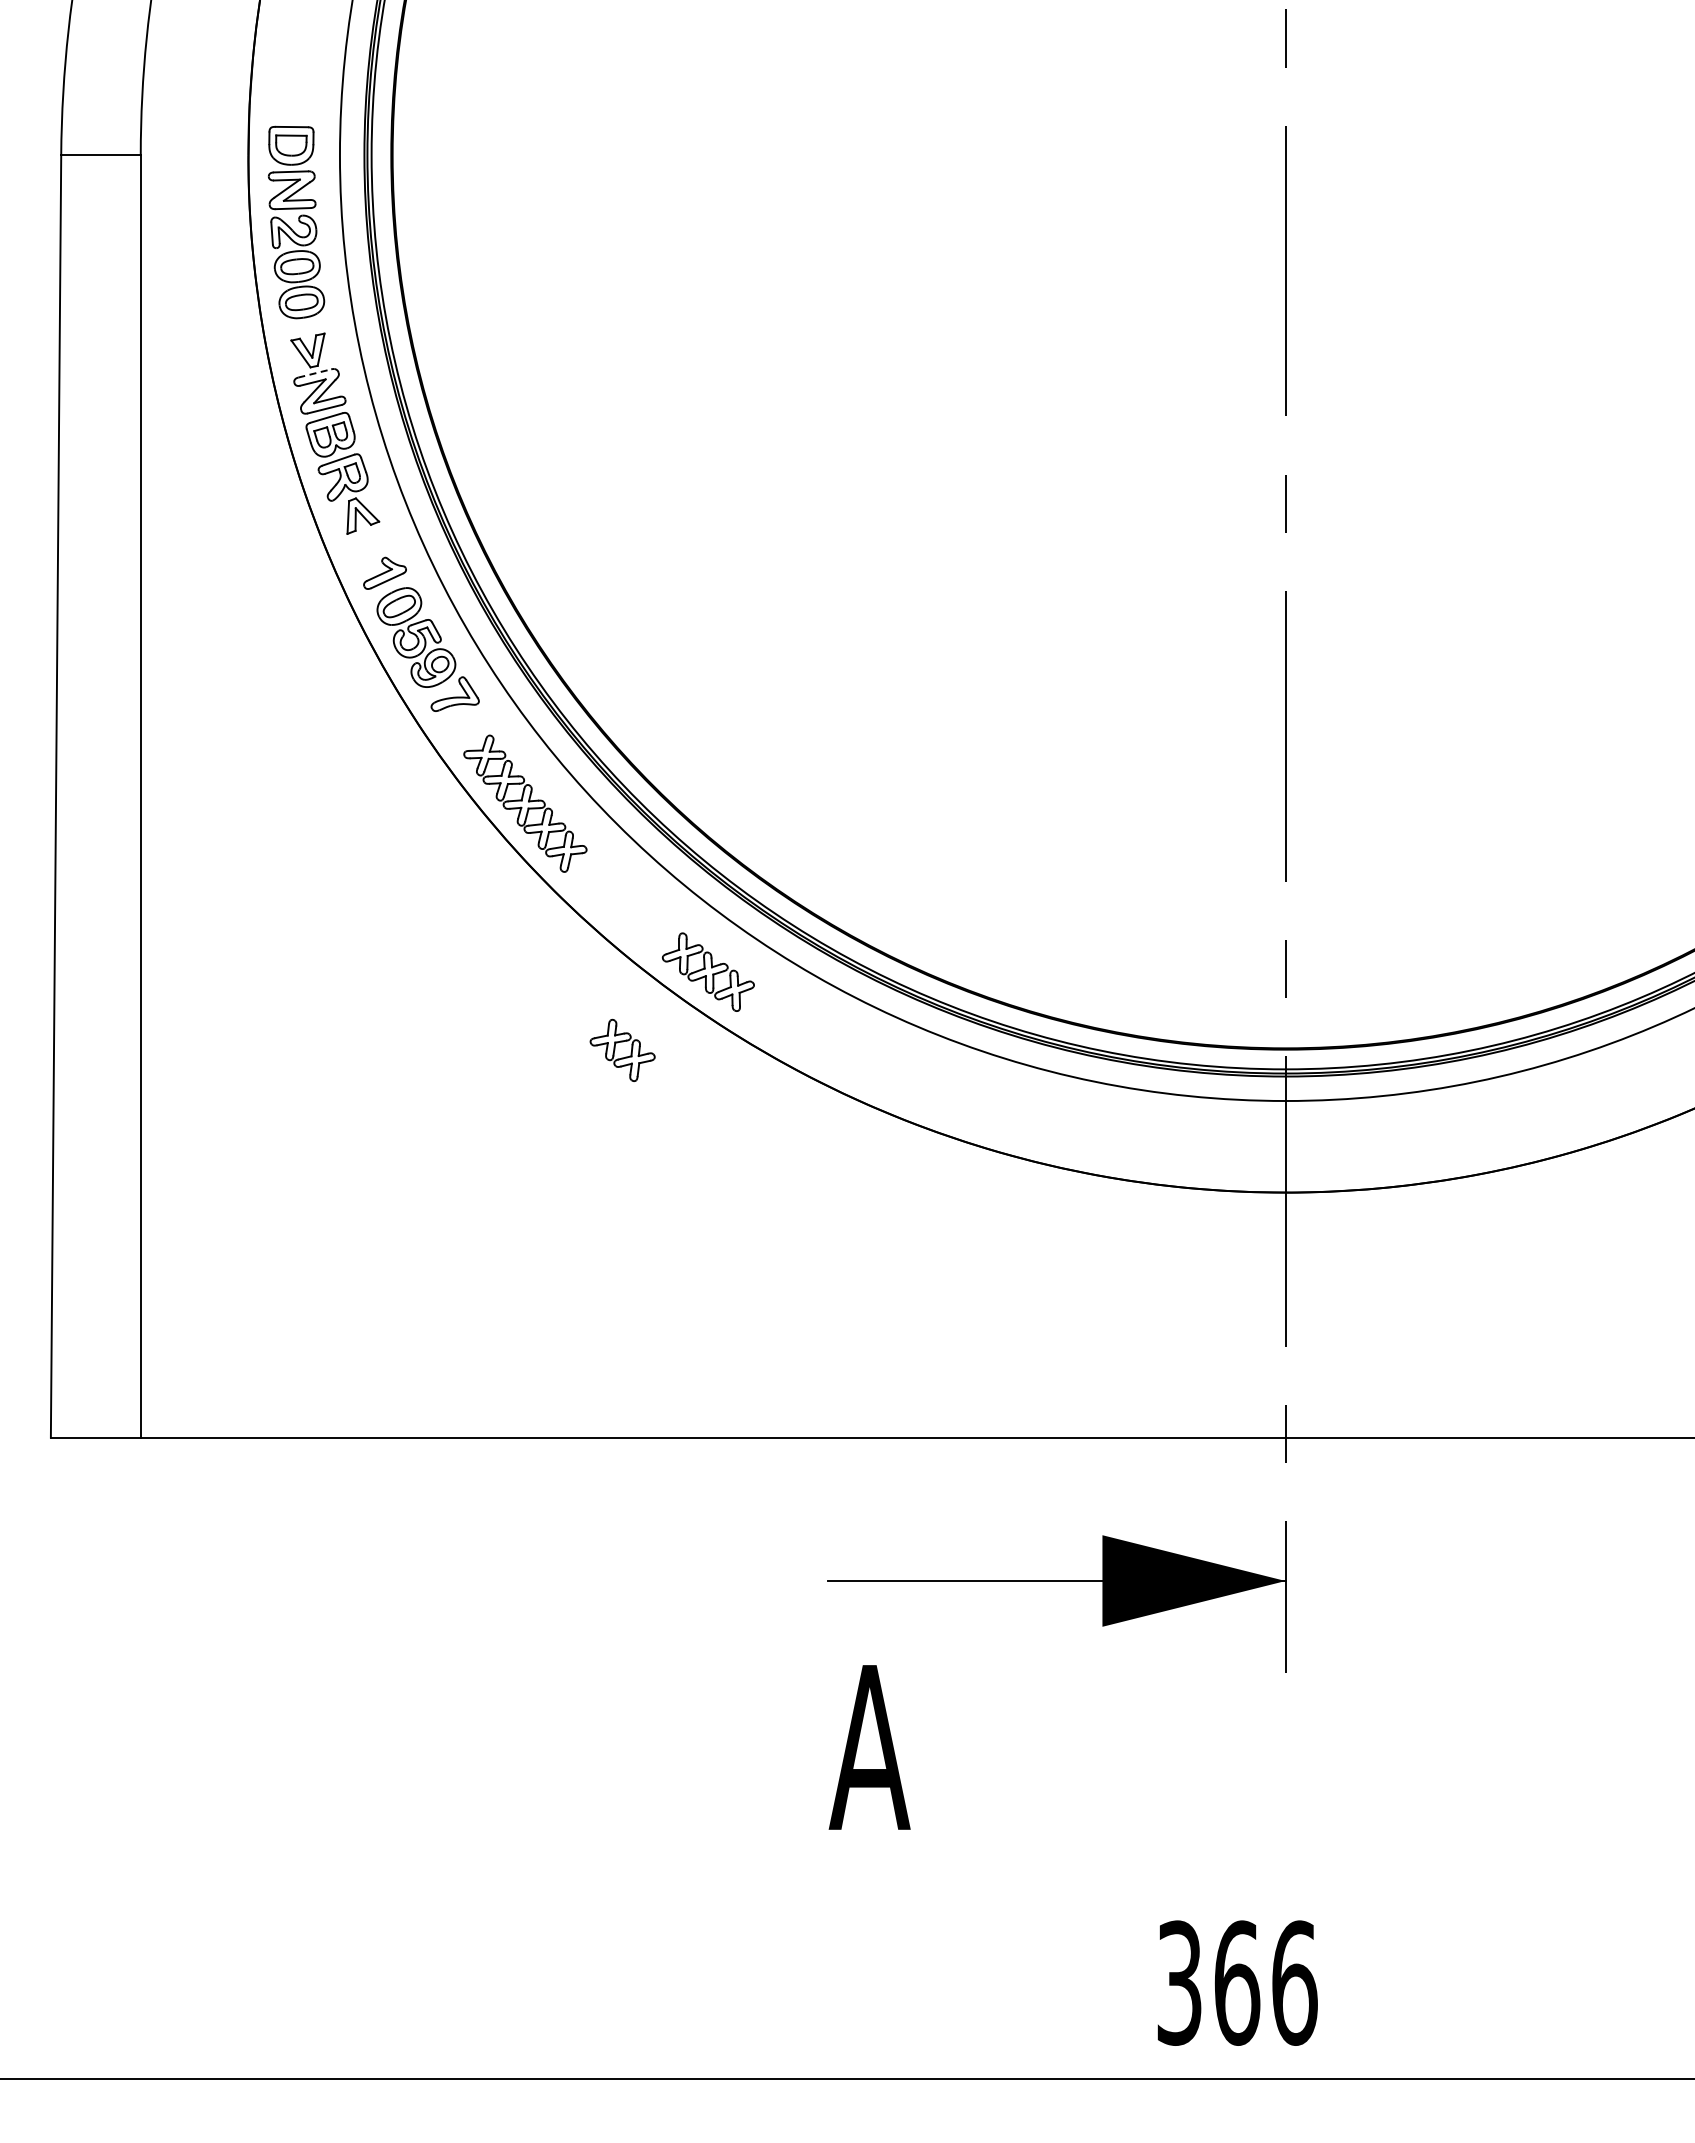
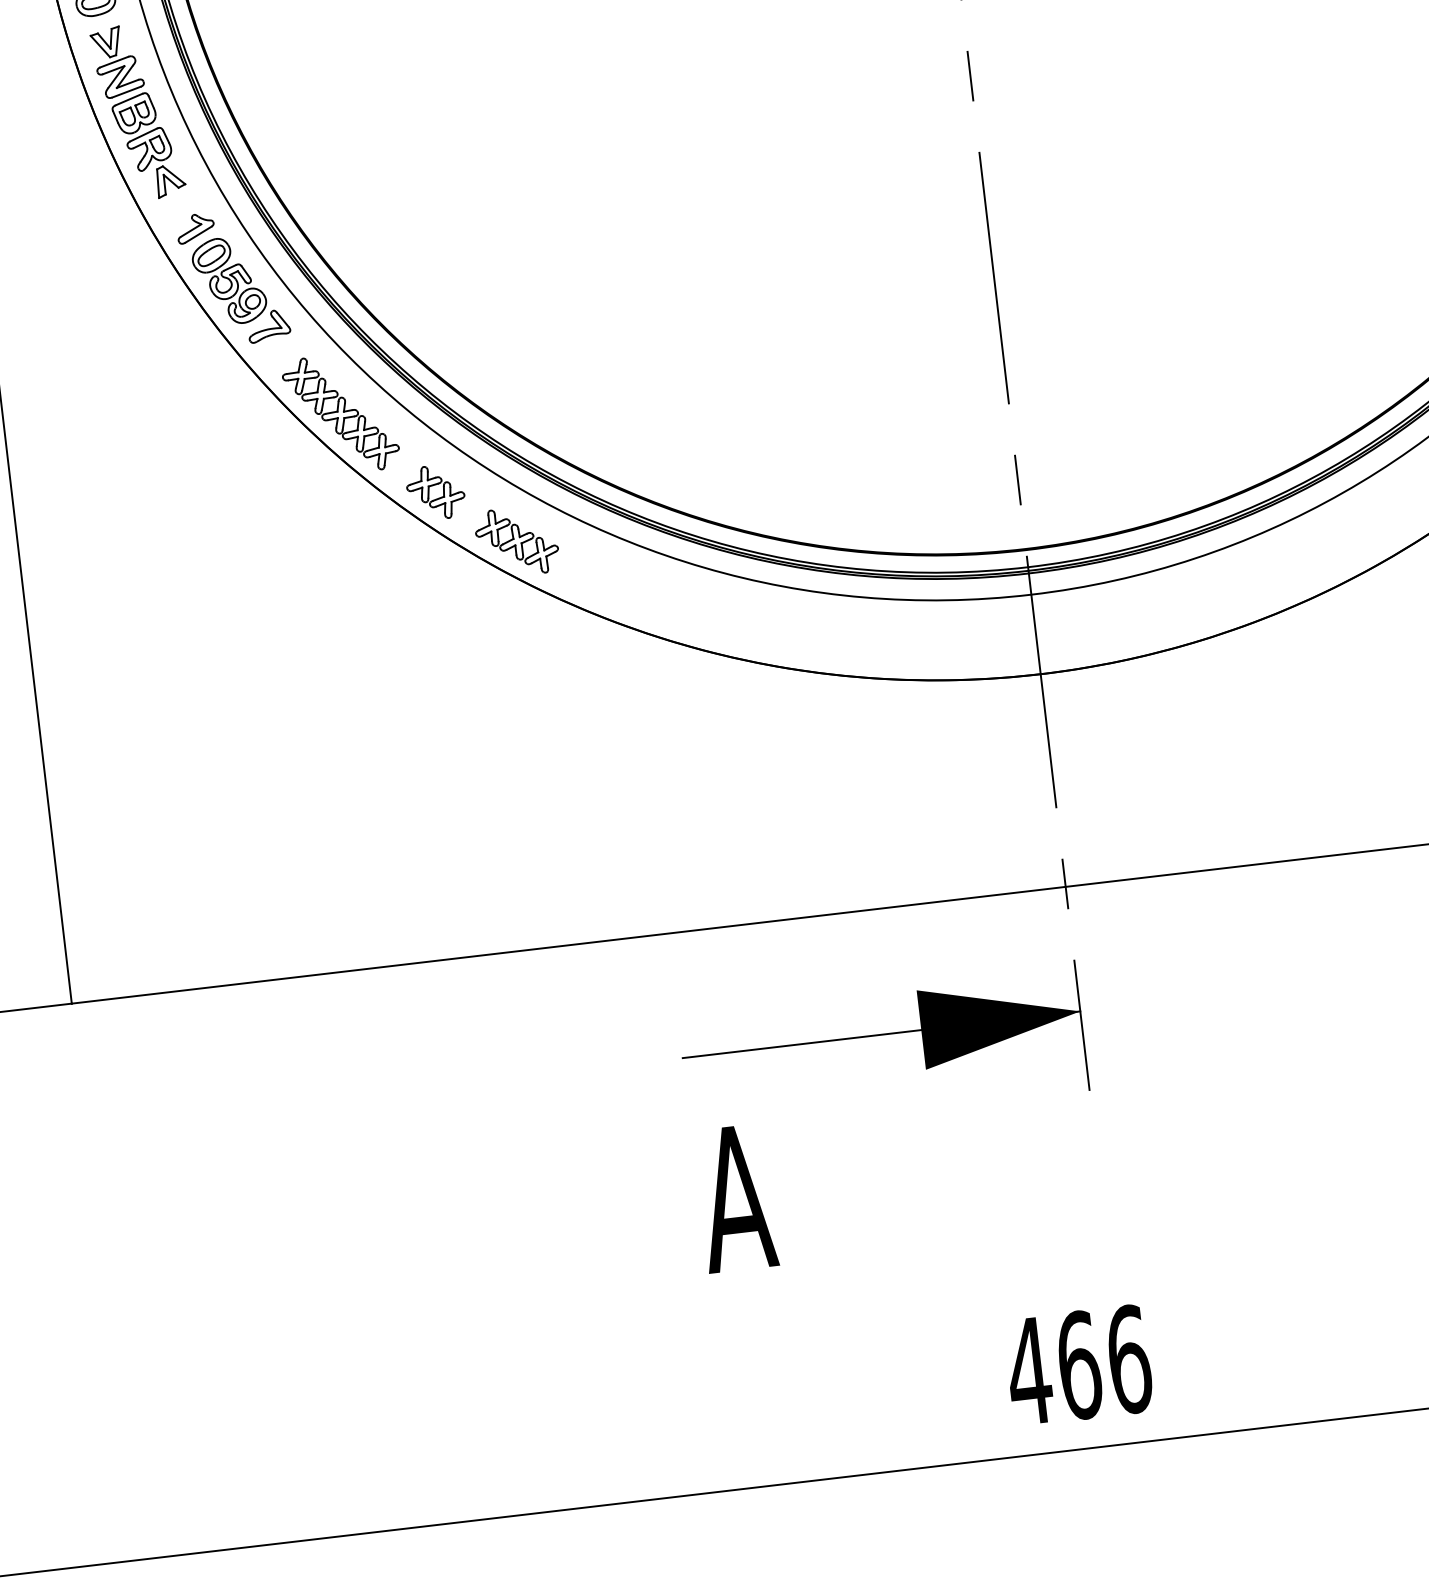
line: (314, 373) -> (114, 62), dashed -> solid
part: (622, 1042) -> (434, 485), moved
text: (1179, 1982) -> (1029, 1370), 366 -> 466

